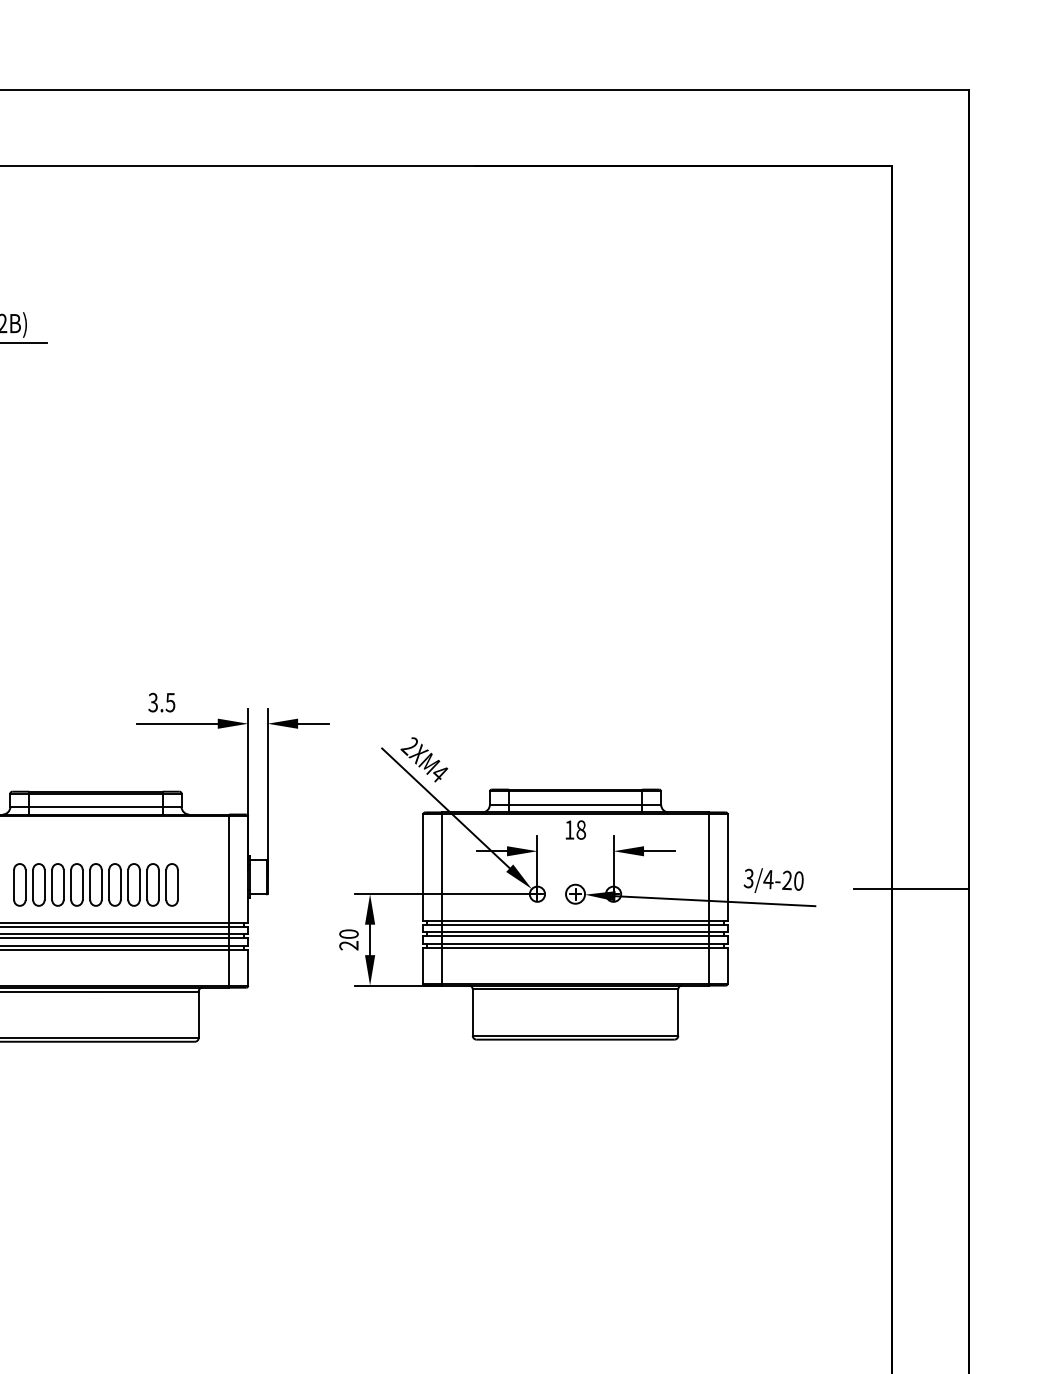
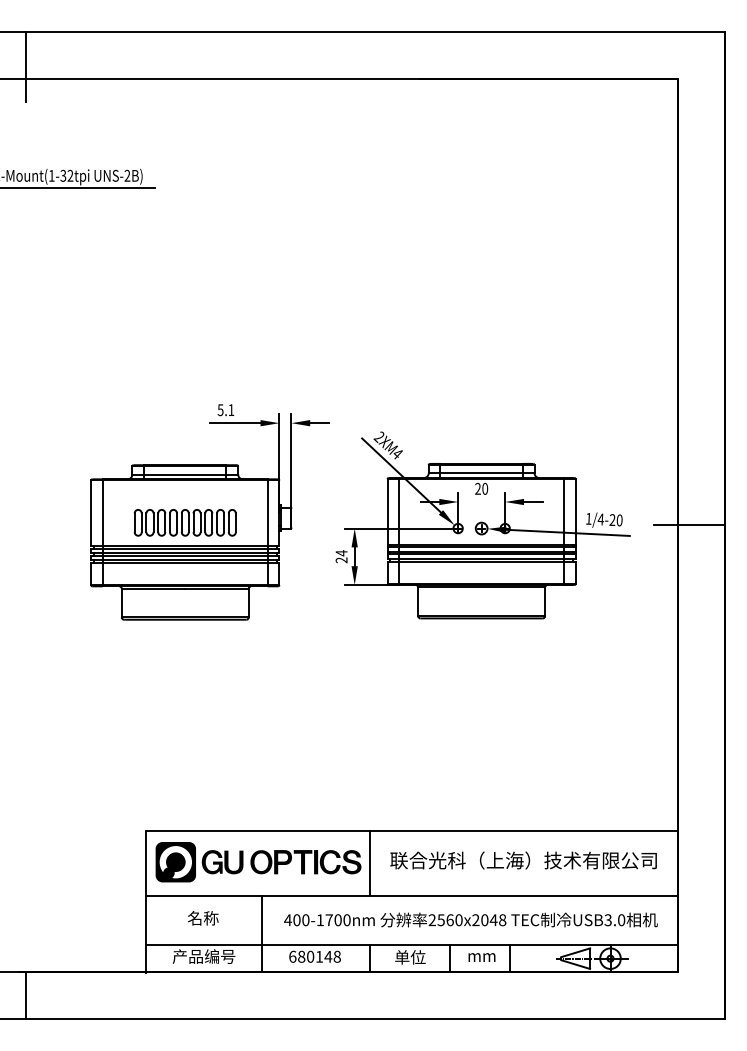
text: (162, 703) -> (226, 410), 3.5 -> 5.1
text: (575, 829) -> (481, 488), 18 -> 20
text: (748, 877) -> (588, 518), 3/4-20 -> 1/4-20
text: (348, 934) -> (341, 553), 20 -> 24

